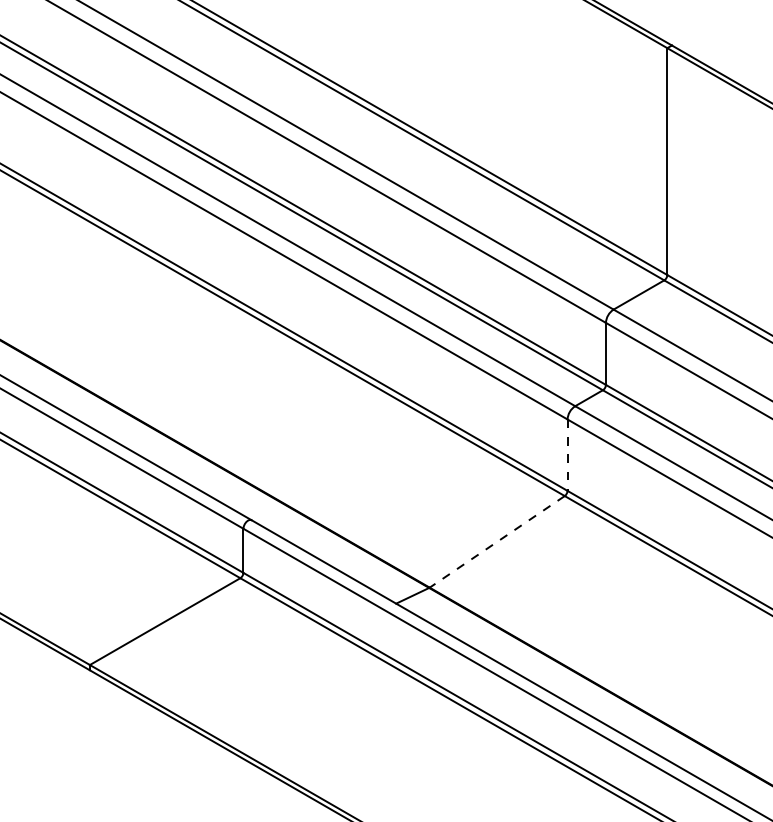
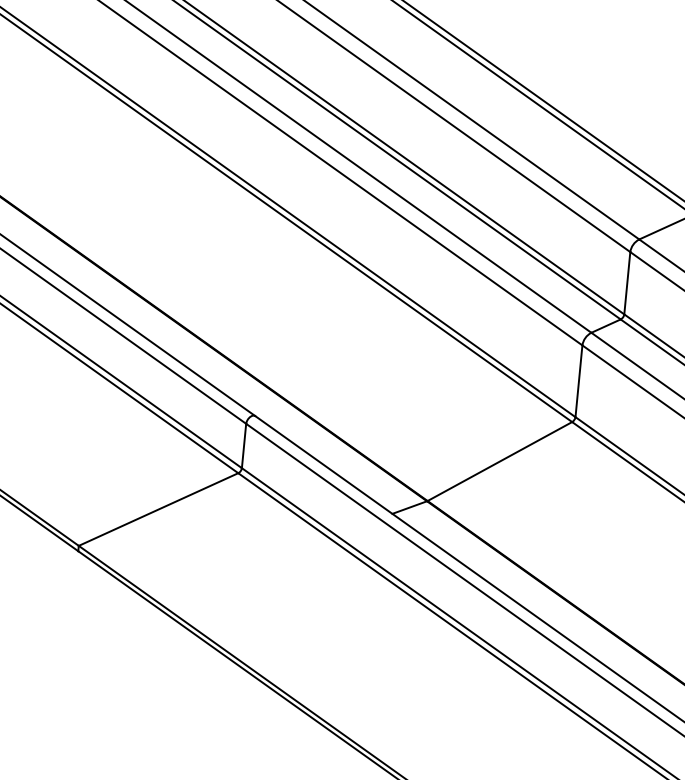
line: (567, 455) -> (578, 381), dashed -> solid
line: (497, 541) -> (500, 461), dashed -> solid

